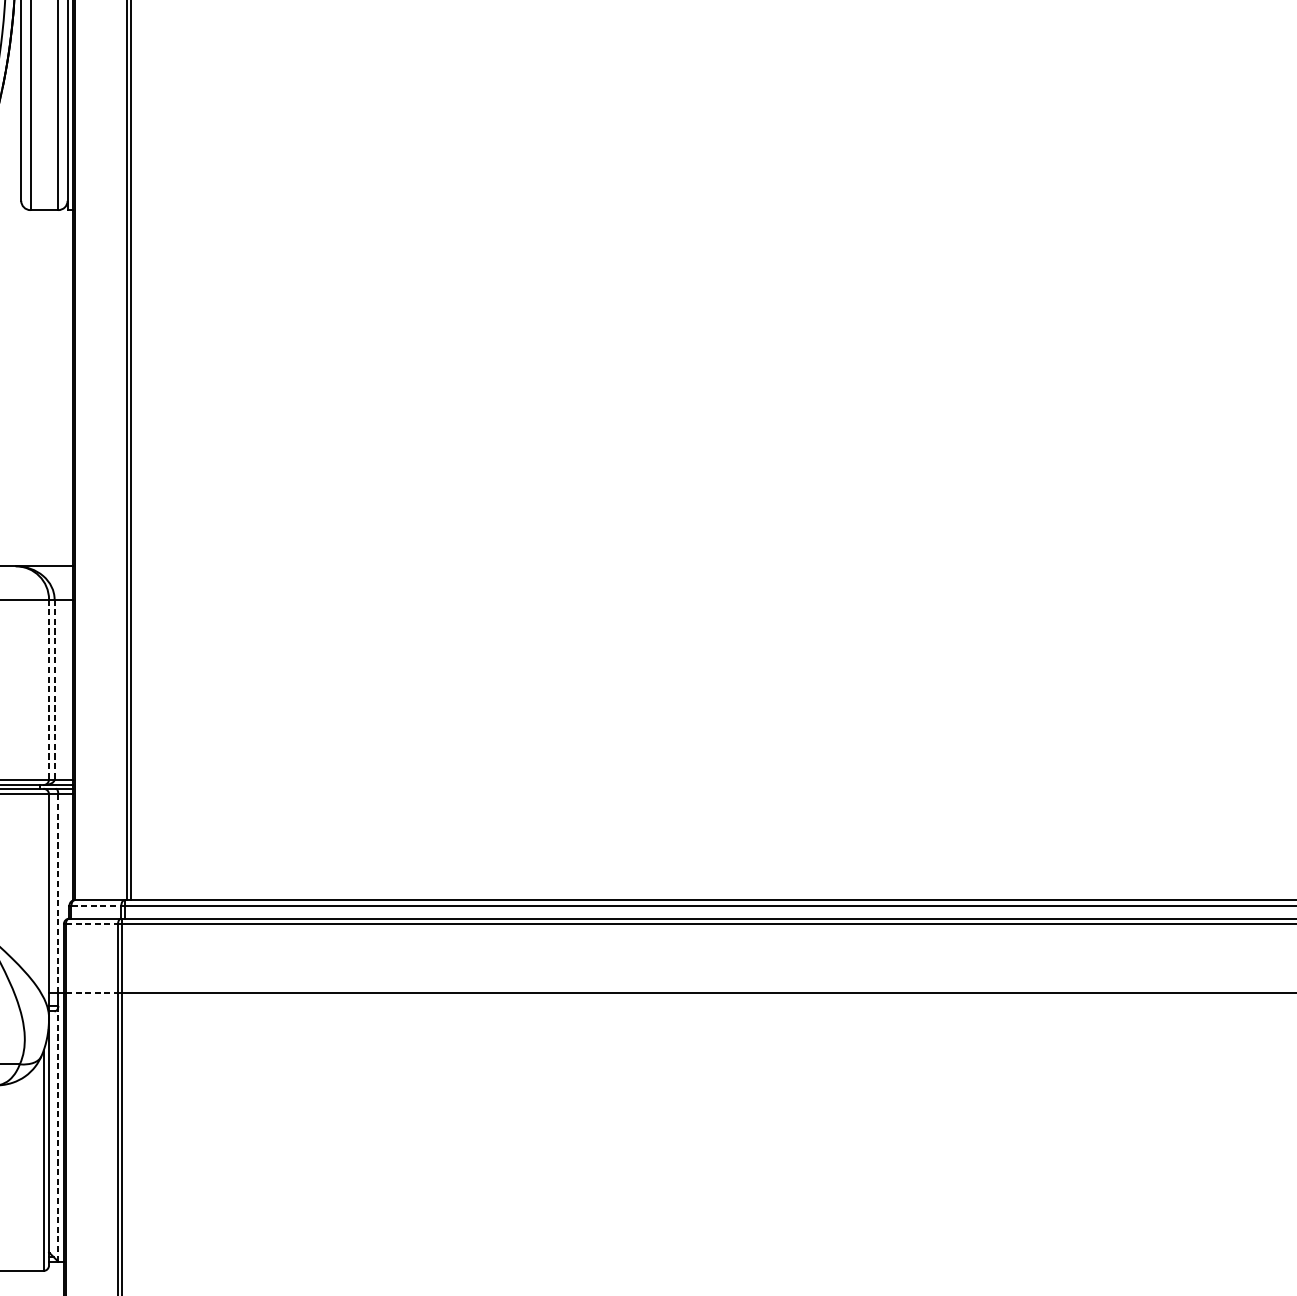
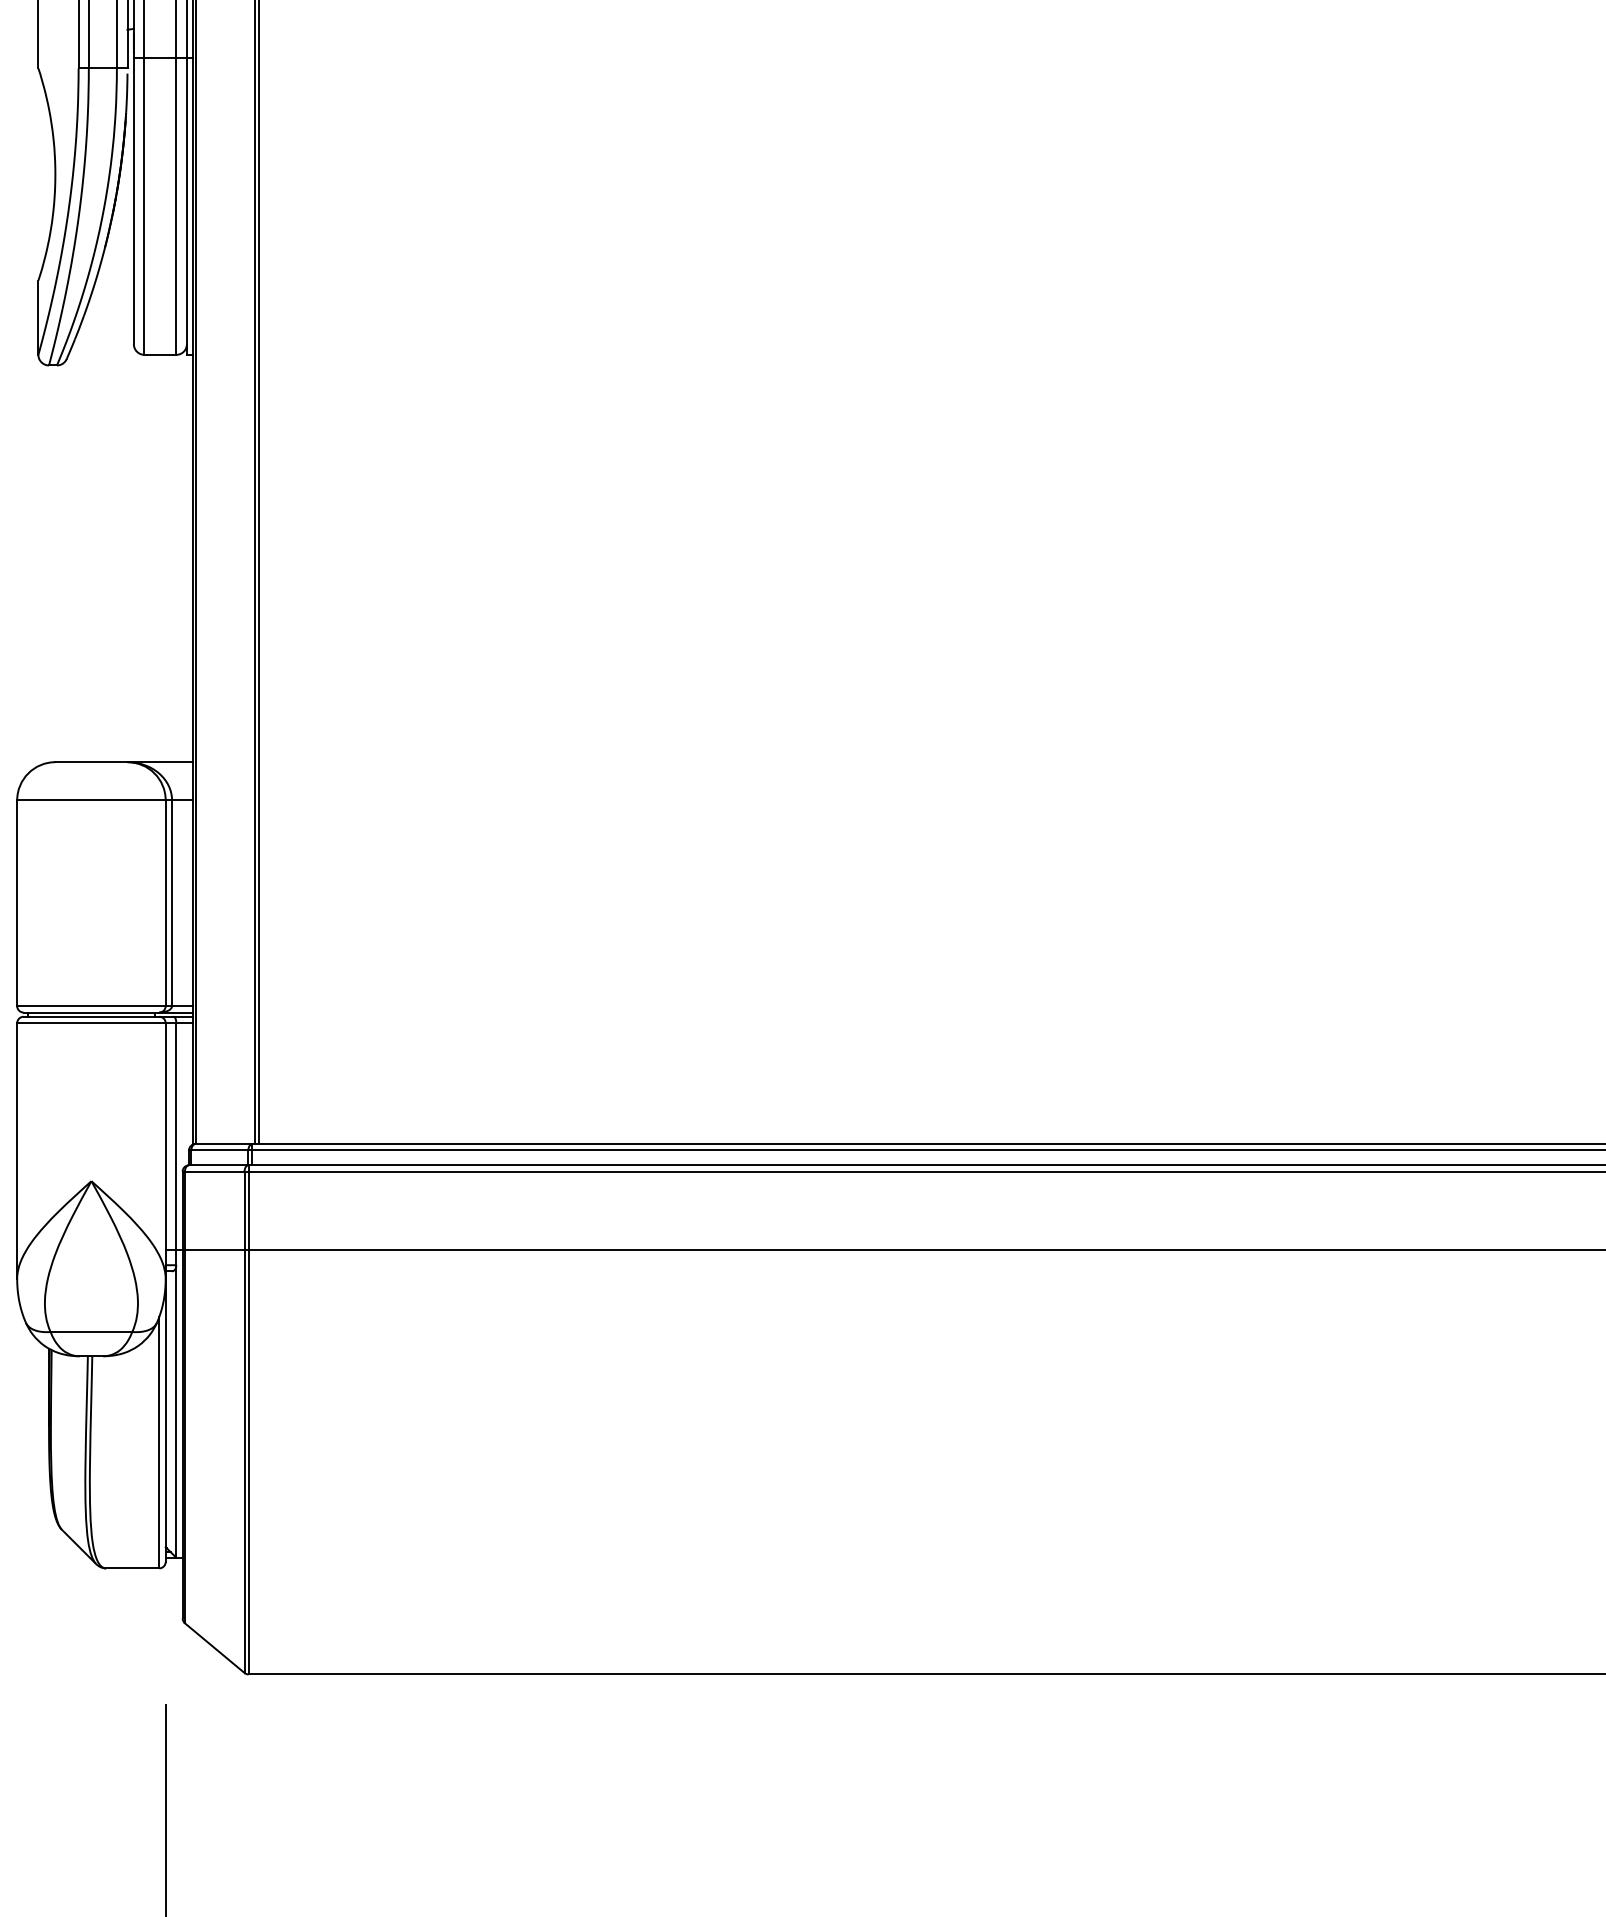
line: (48, 689) -> (165, 903), dashed -> solid
line: (55, 689) -> (172, 903), dashed -> solid
line: (58, 893) -> (176, 1136), dashed -> solid
line: (96, 905) -> (219, 1150), dashed -> solid
line: (91, 924) -> (214, 1171), dashed -> solid
line: (91, 993) -> (214, 1250), dashed -> solid
line: (58, 1132) -> (176, 1410), dashed -> solid

